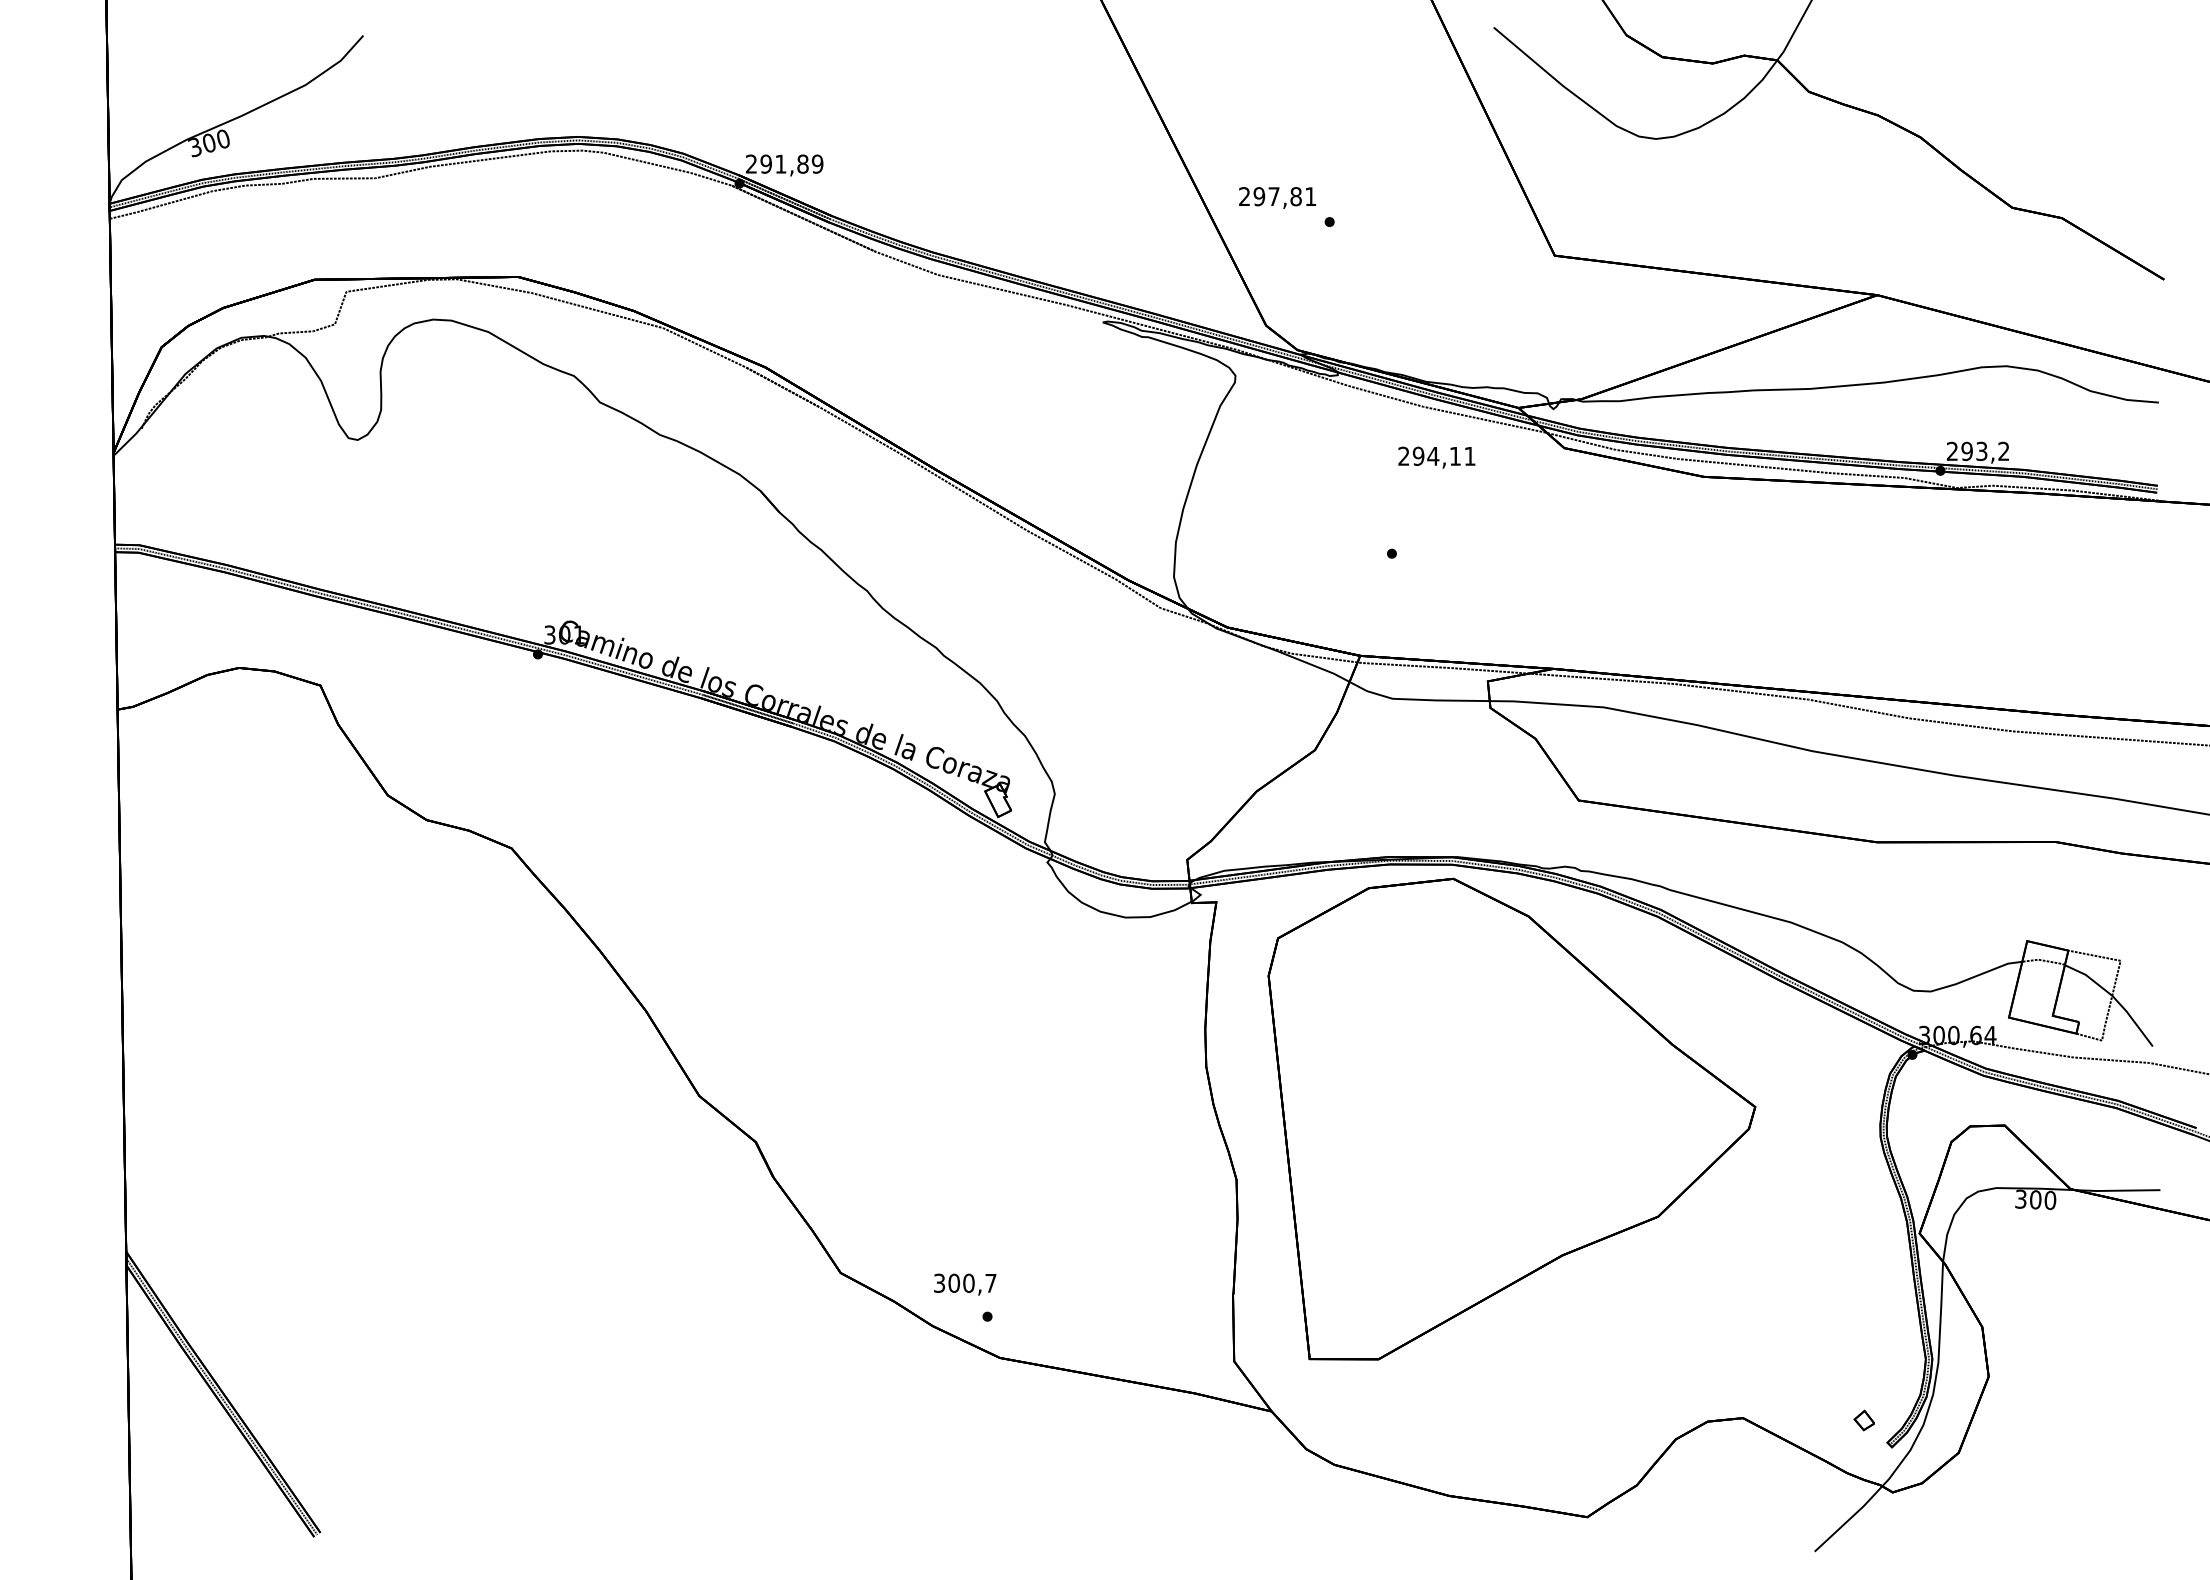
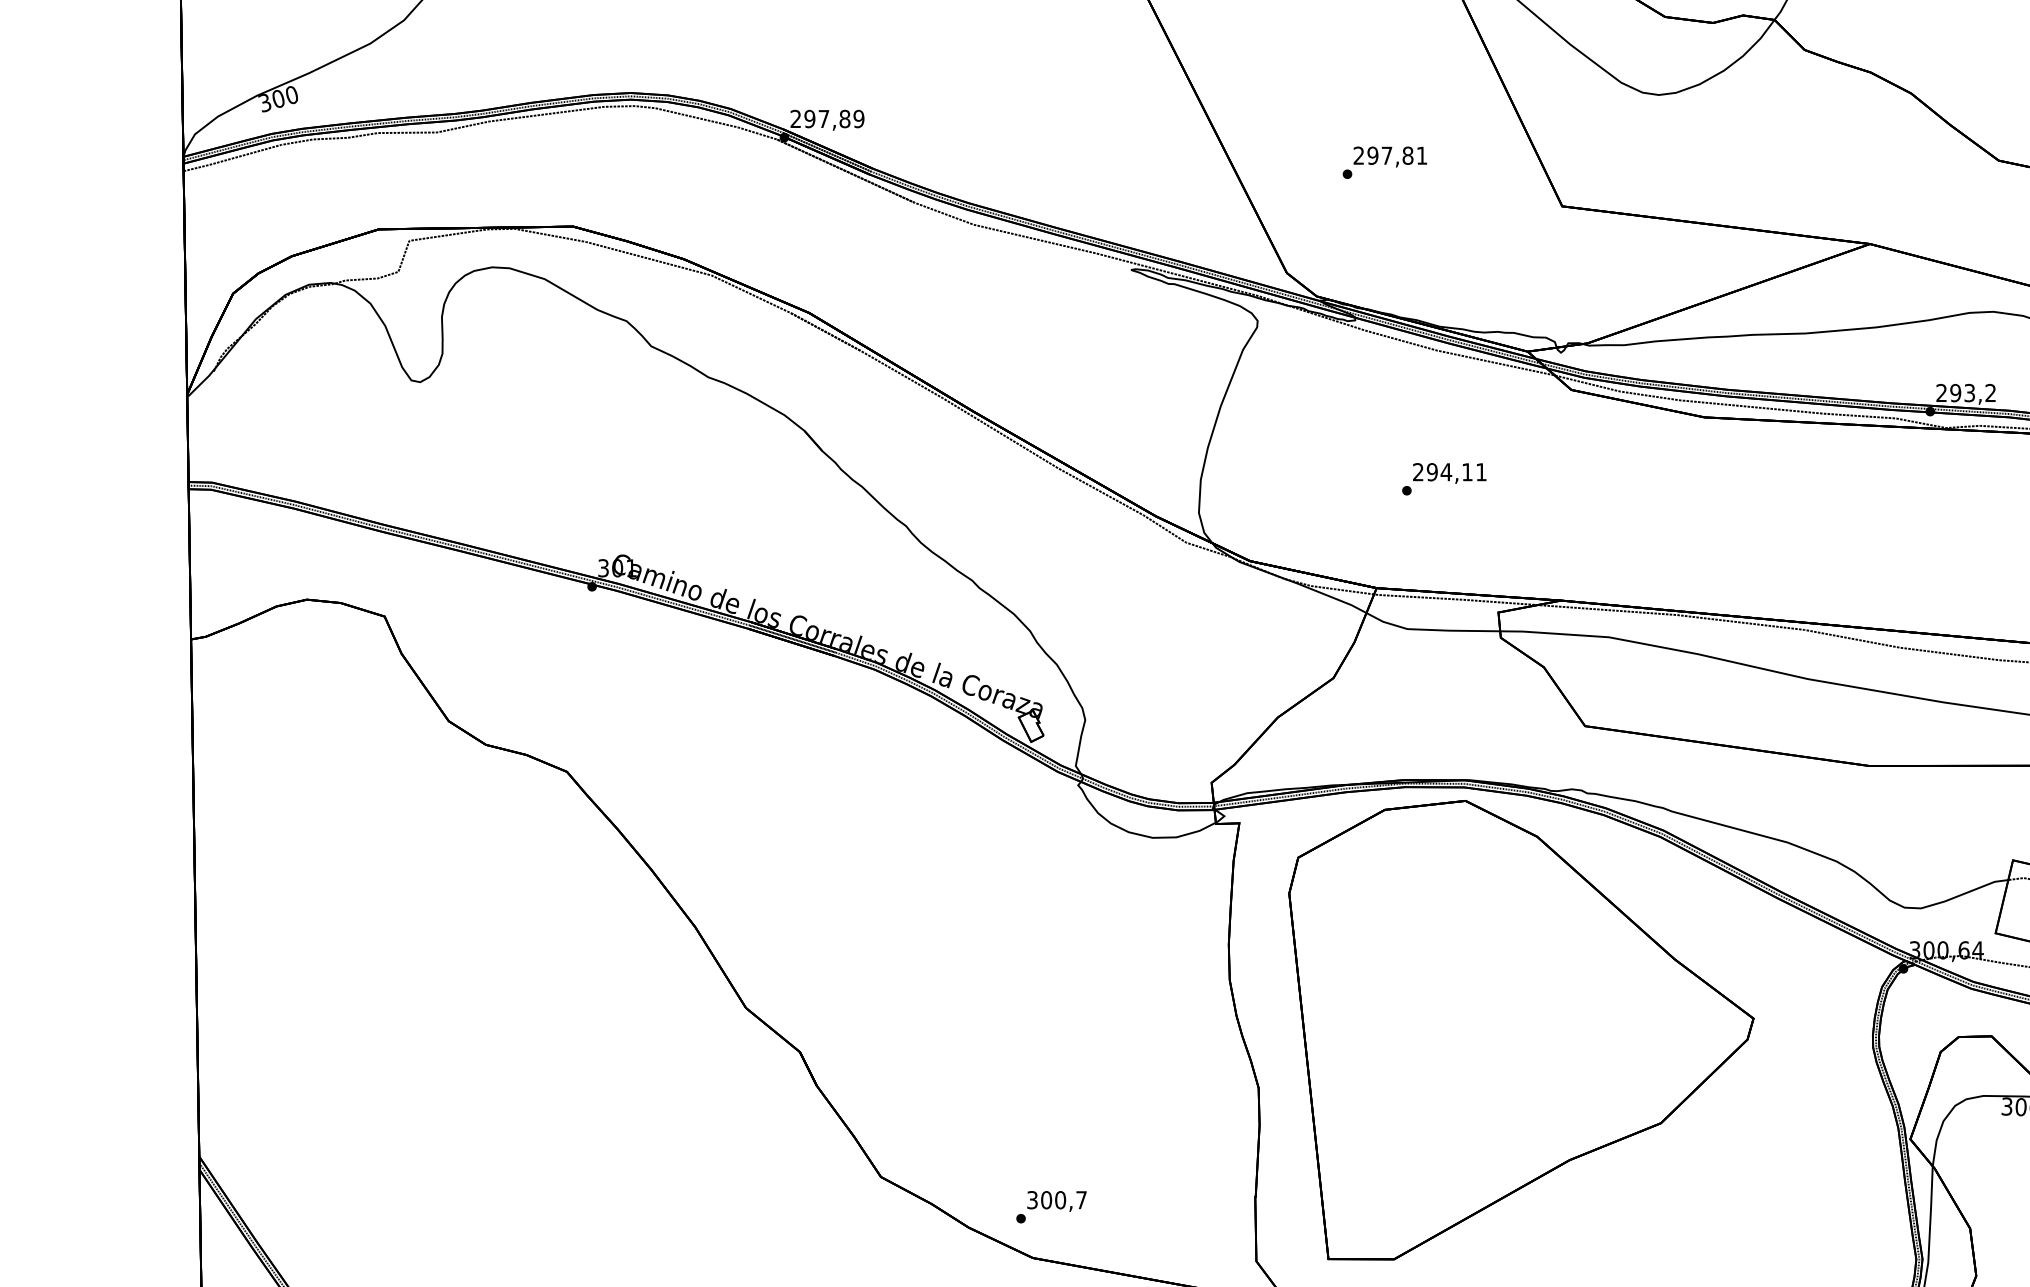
text: (780, 163) -> (823, 118), 291,89 -> 297,89
text: (1277, 197) -> (1390, 156), moved
text: (1436, 457) -> (1449, 473), moved
text: (965, 1284) -> (1057, 1201), moved

